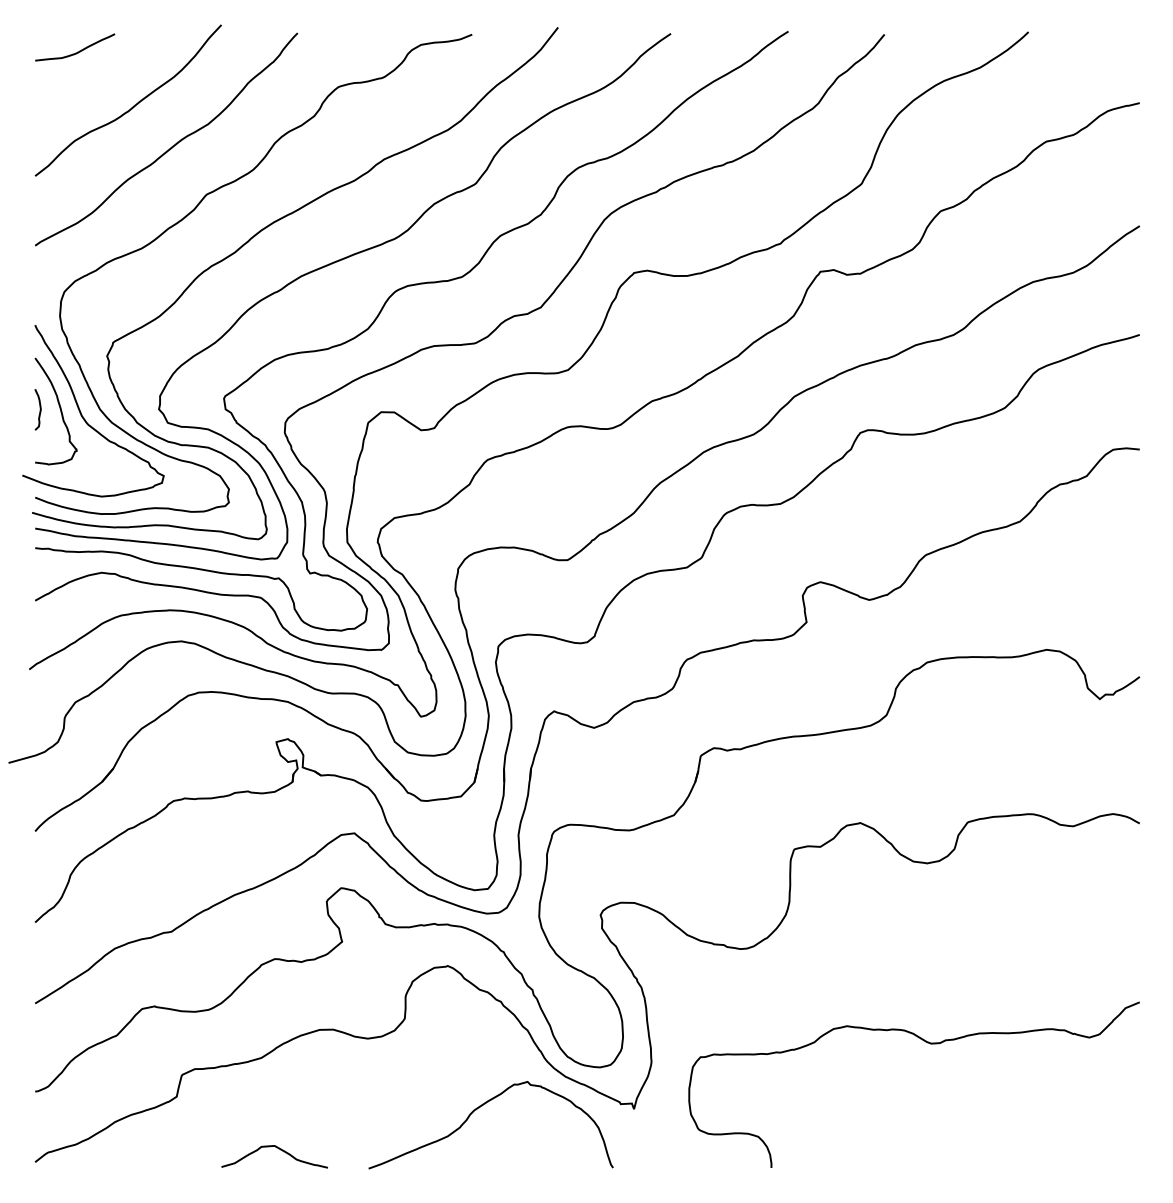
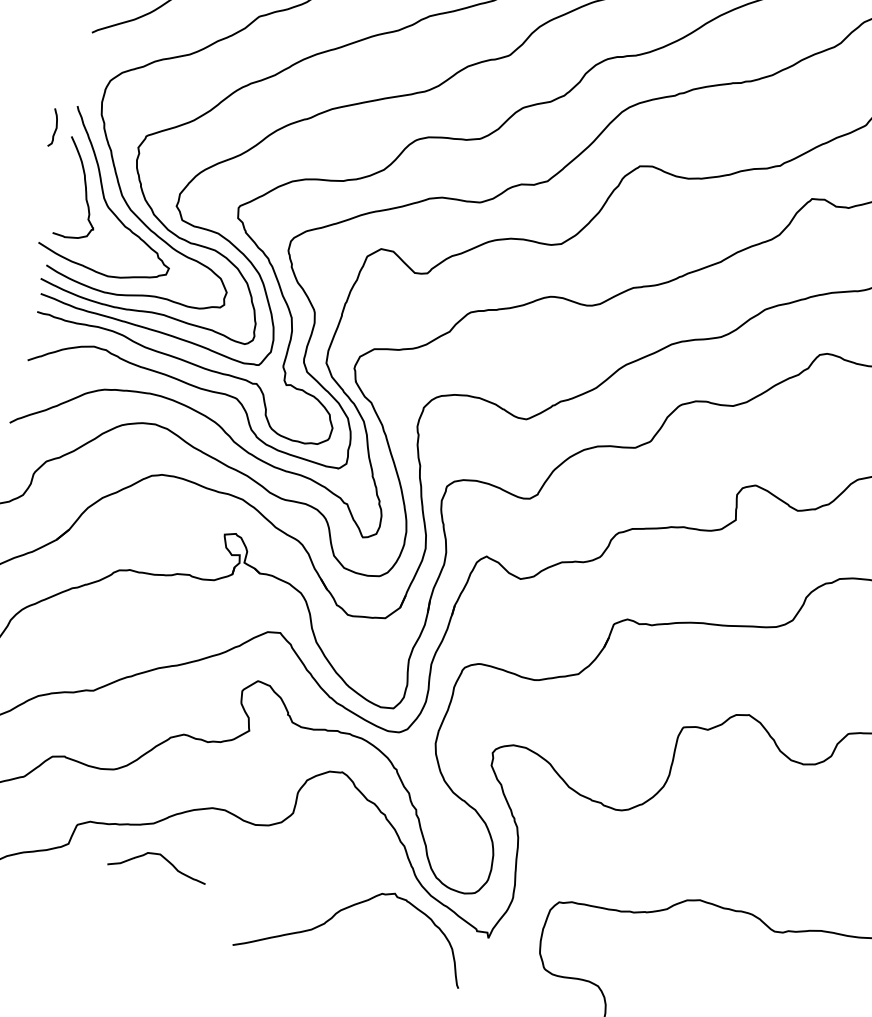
curve: (39, 408) -> (55, 126), moved
curve: (278, 1149) -> (163, 858), moved

